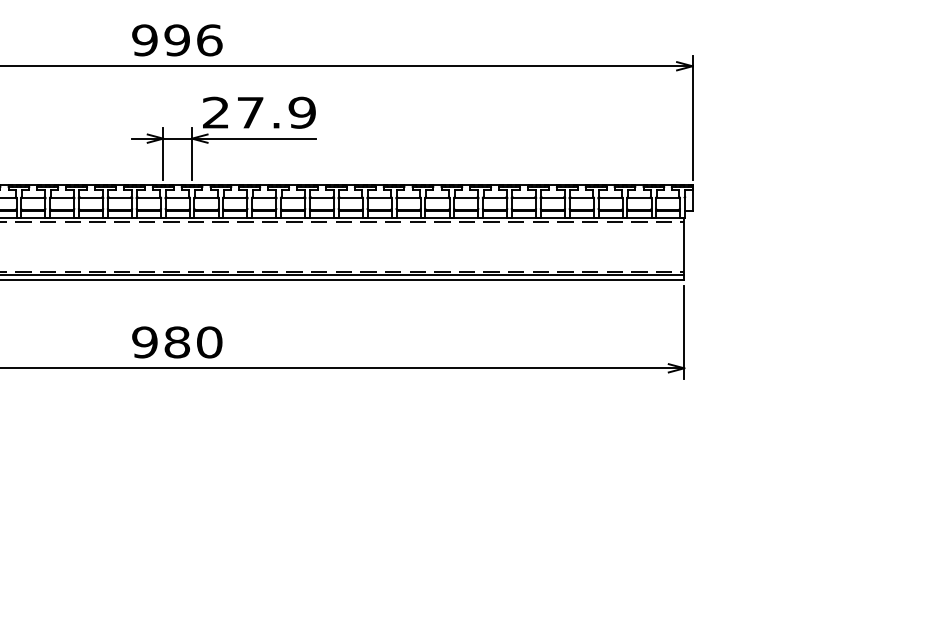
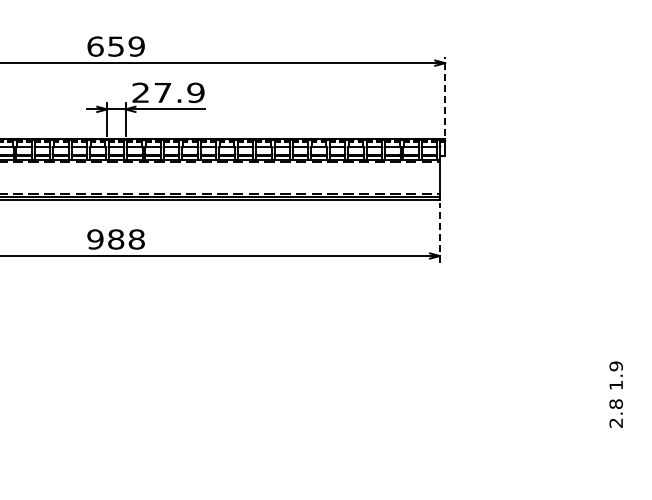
text: (177, 40) -> (116, 46), 996 -> 659
line: (693, 118) -> (445, 96), solid -> dashed
line: (683, 331) -> (439, 232), solid -> dashed
text: (209, 342) -> (136, 239), 980 -> 988

